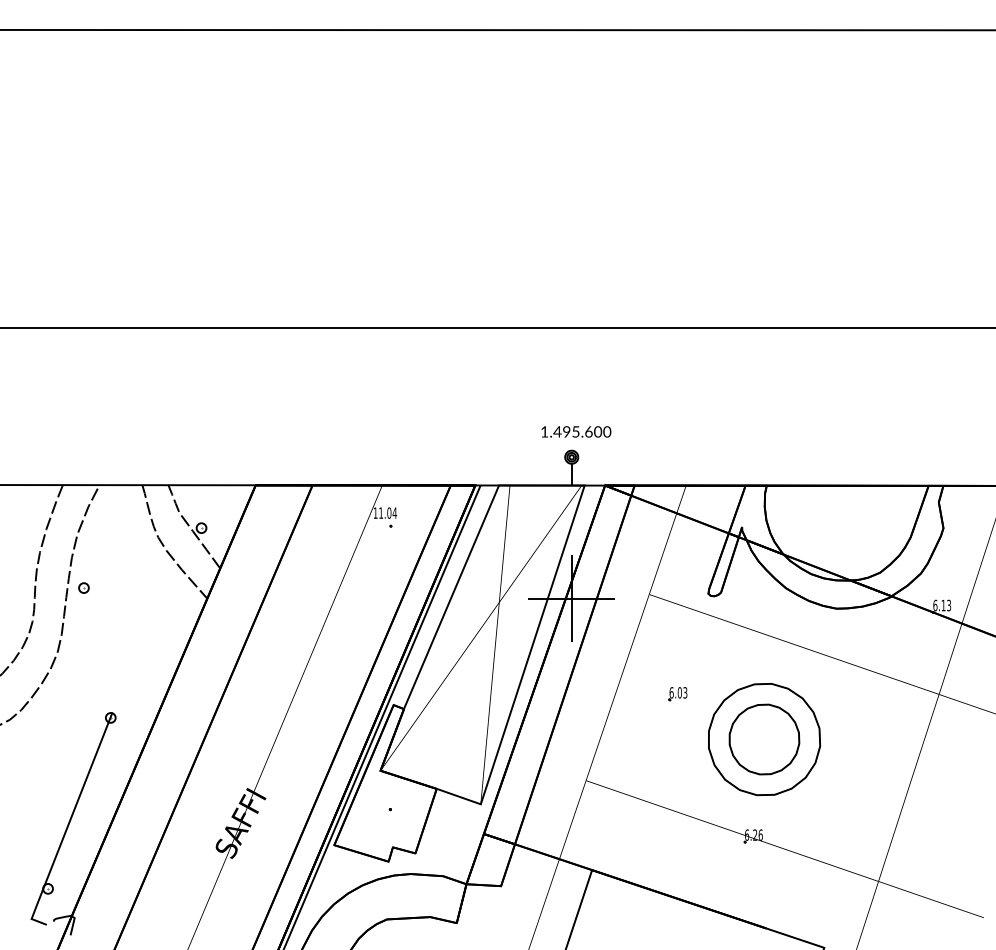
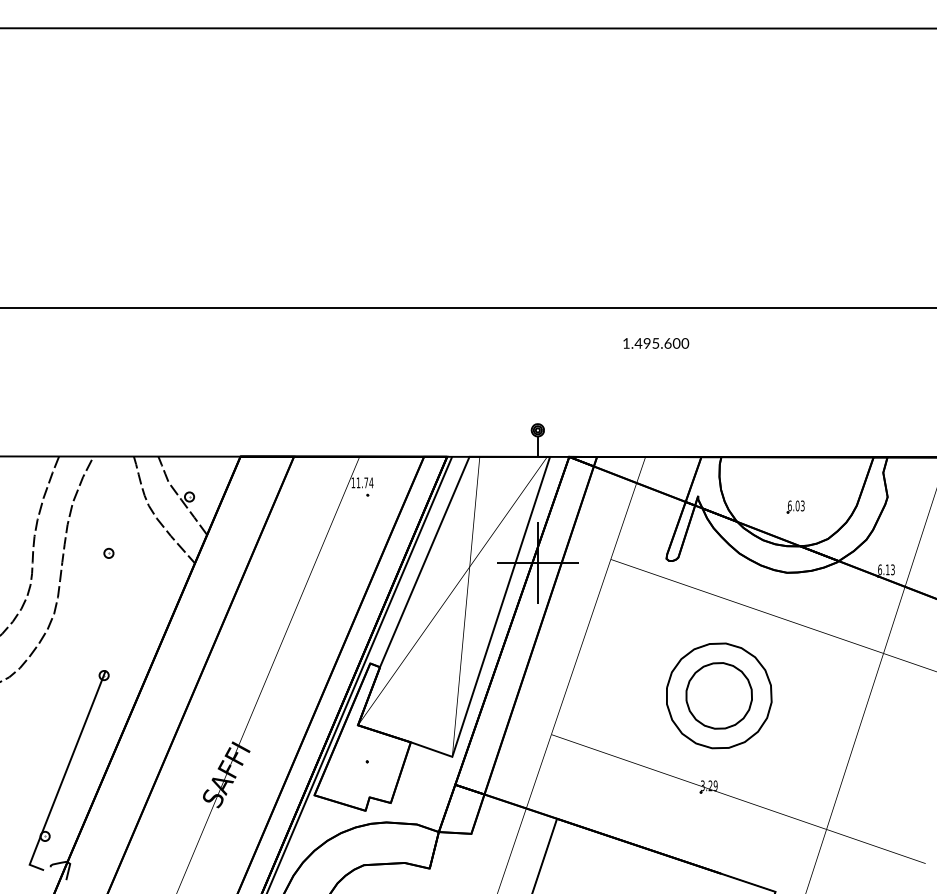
text: (576, 431) -> (656, 343), moved
text: (389, 512) -> (366, 482), 11.04 -> 11.74
part: (83, 587) -> (108, 552), moved
part: (677, 693) -> (795, 506), moved
text: (753, 834) -> (708, 785), 6.26 -> 3.29

